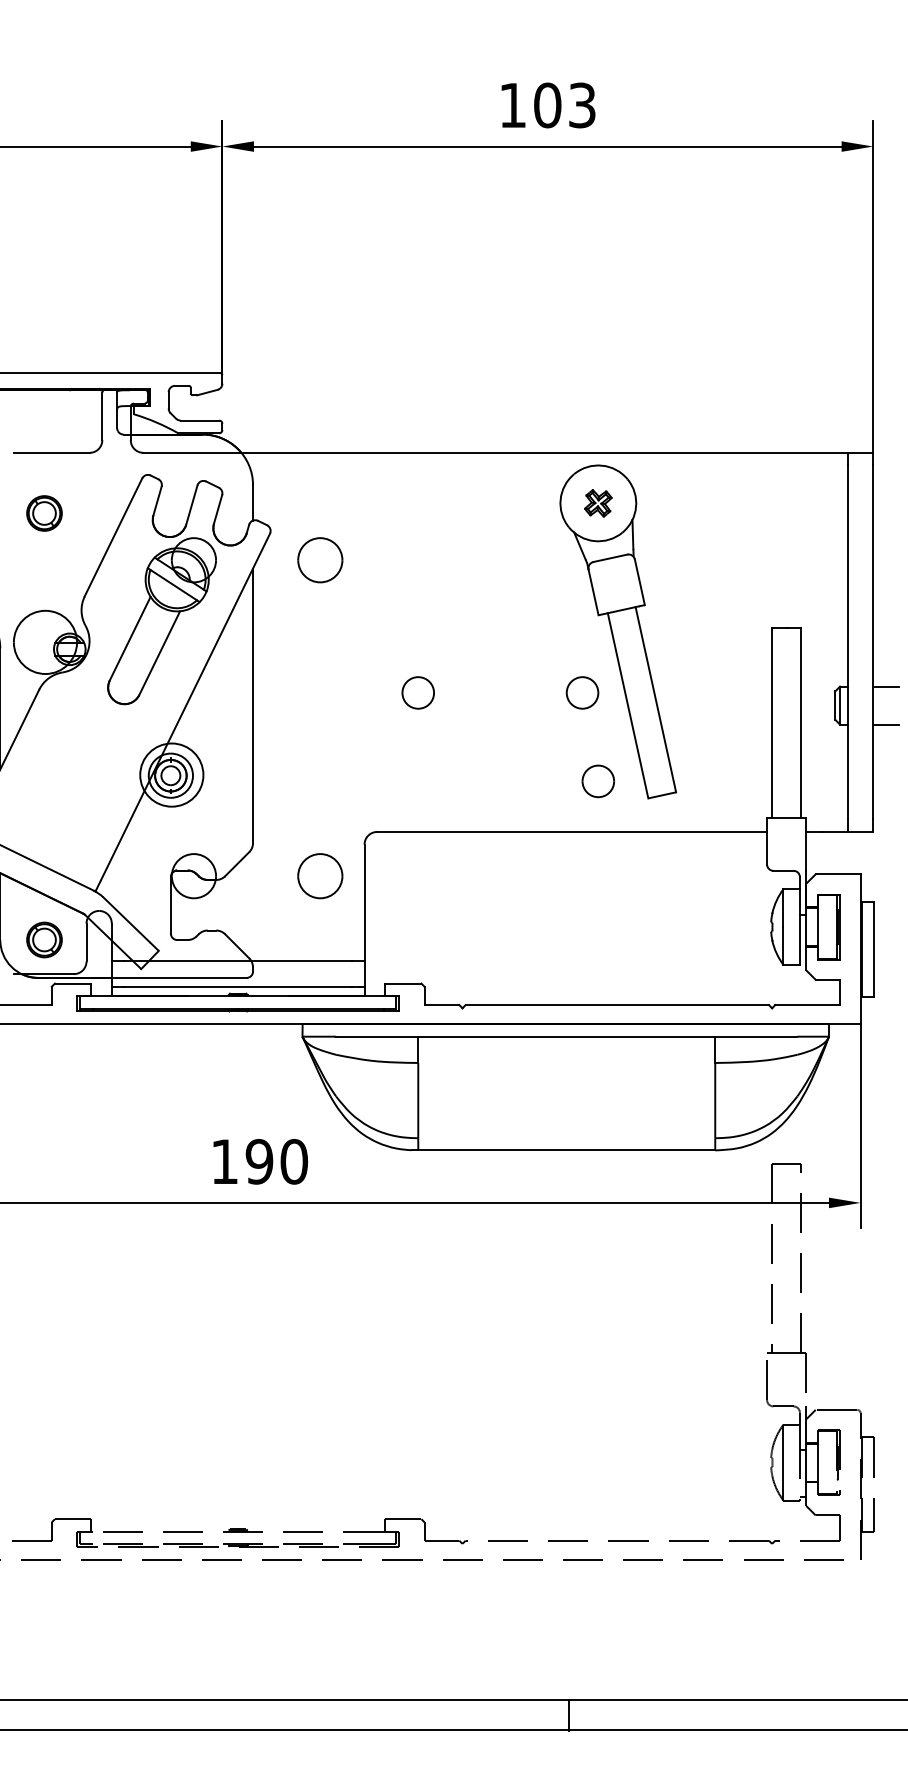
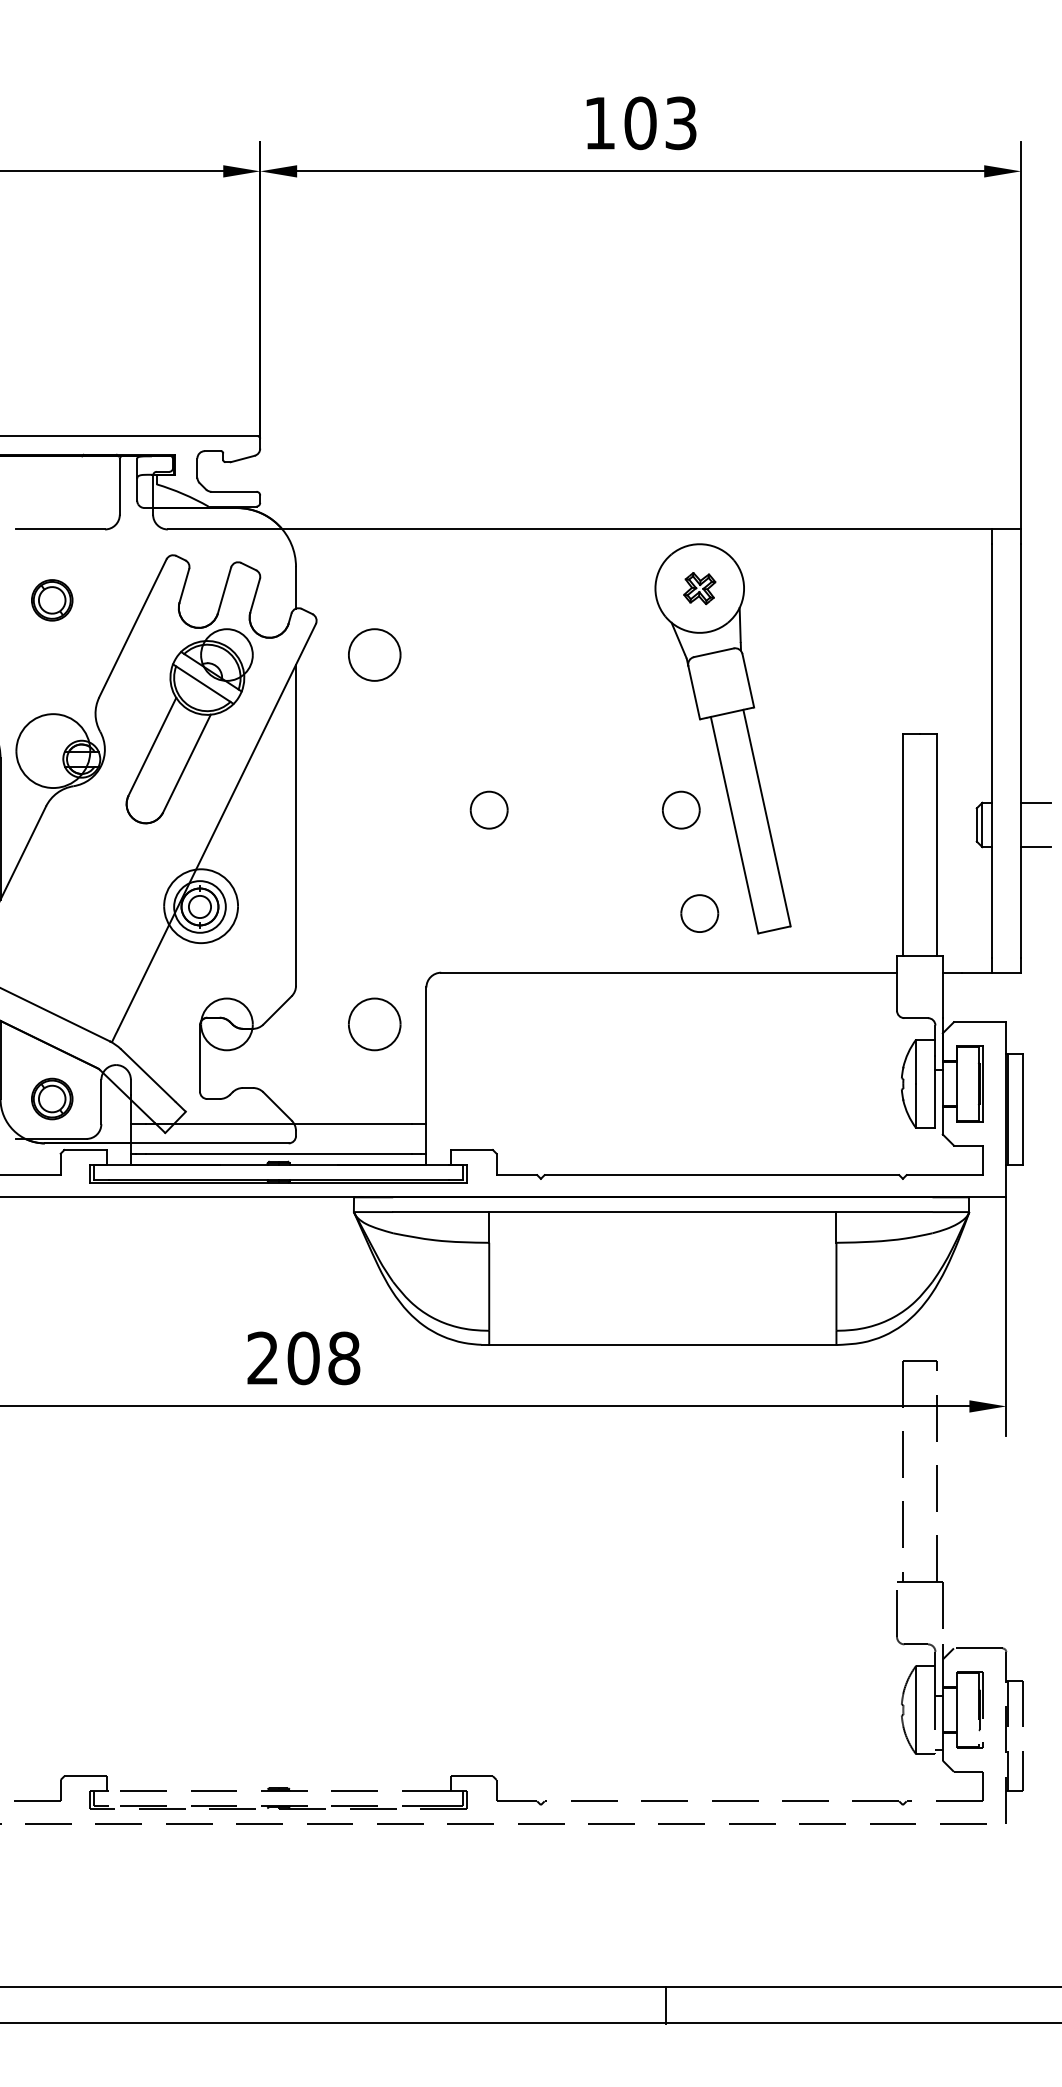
text: (259, 1161) -> (303, 1358), 190 -> 208

